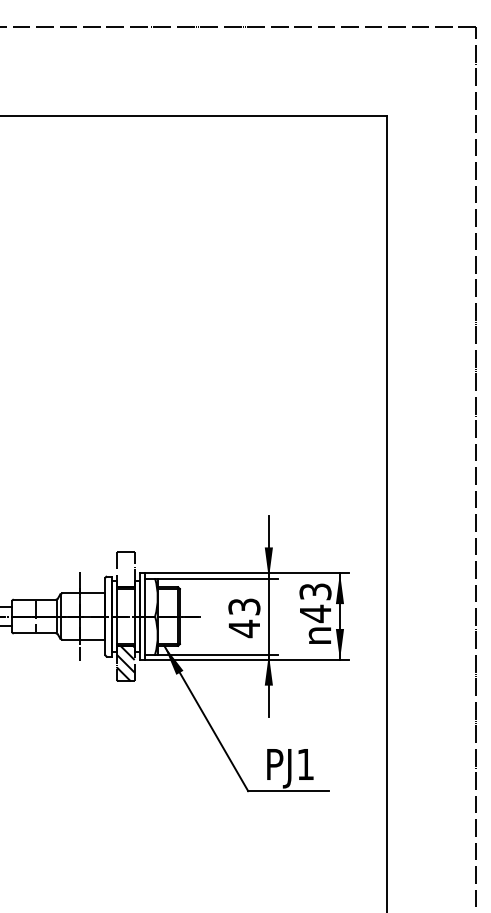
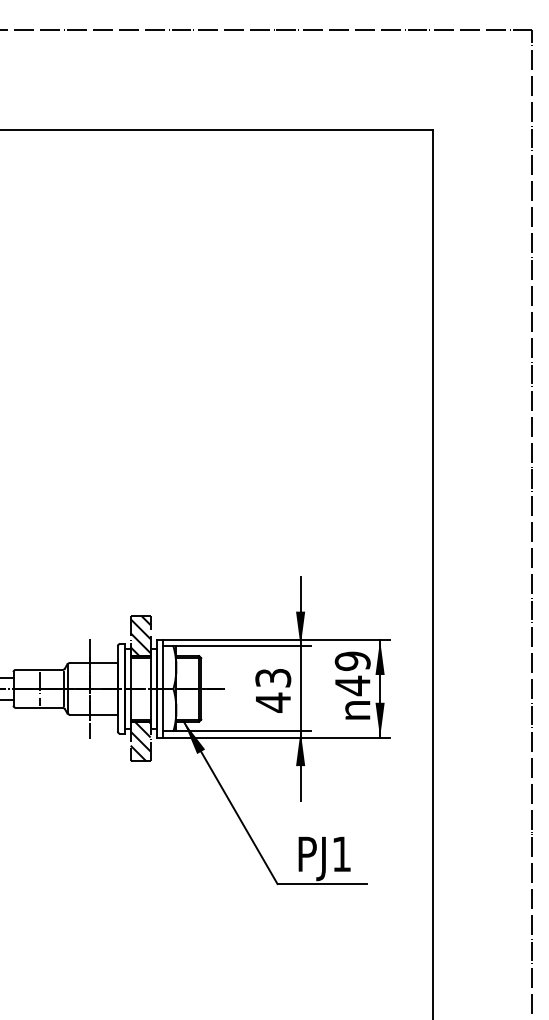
hatch: (125, 569) -> (140, 636), added
text: (315, 591) -> (352, 660), 43 -> 49

